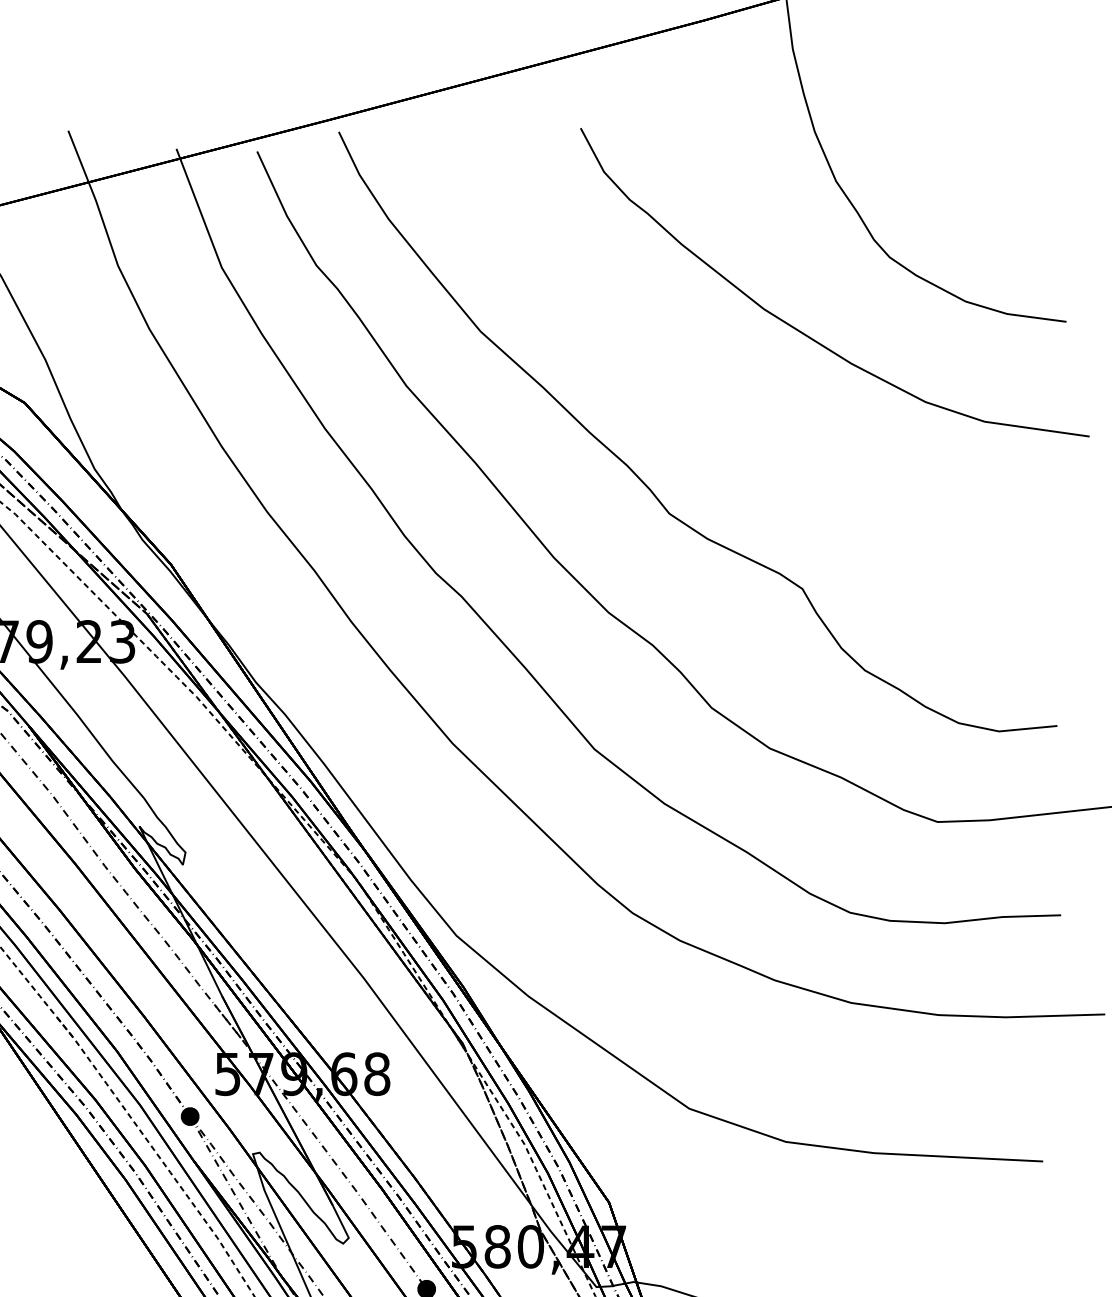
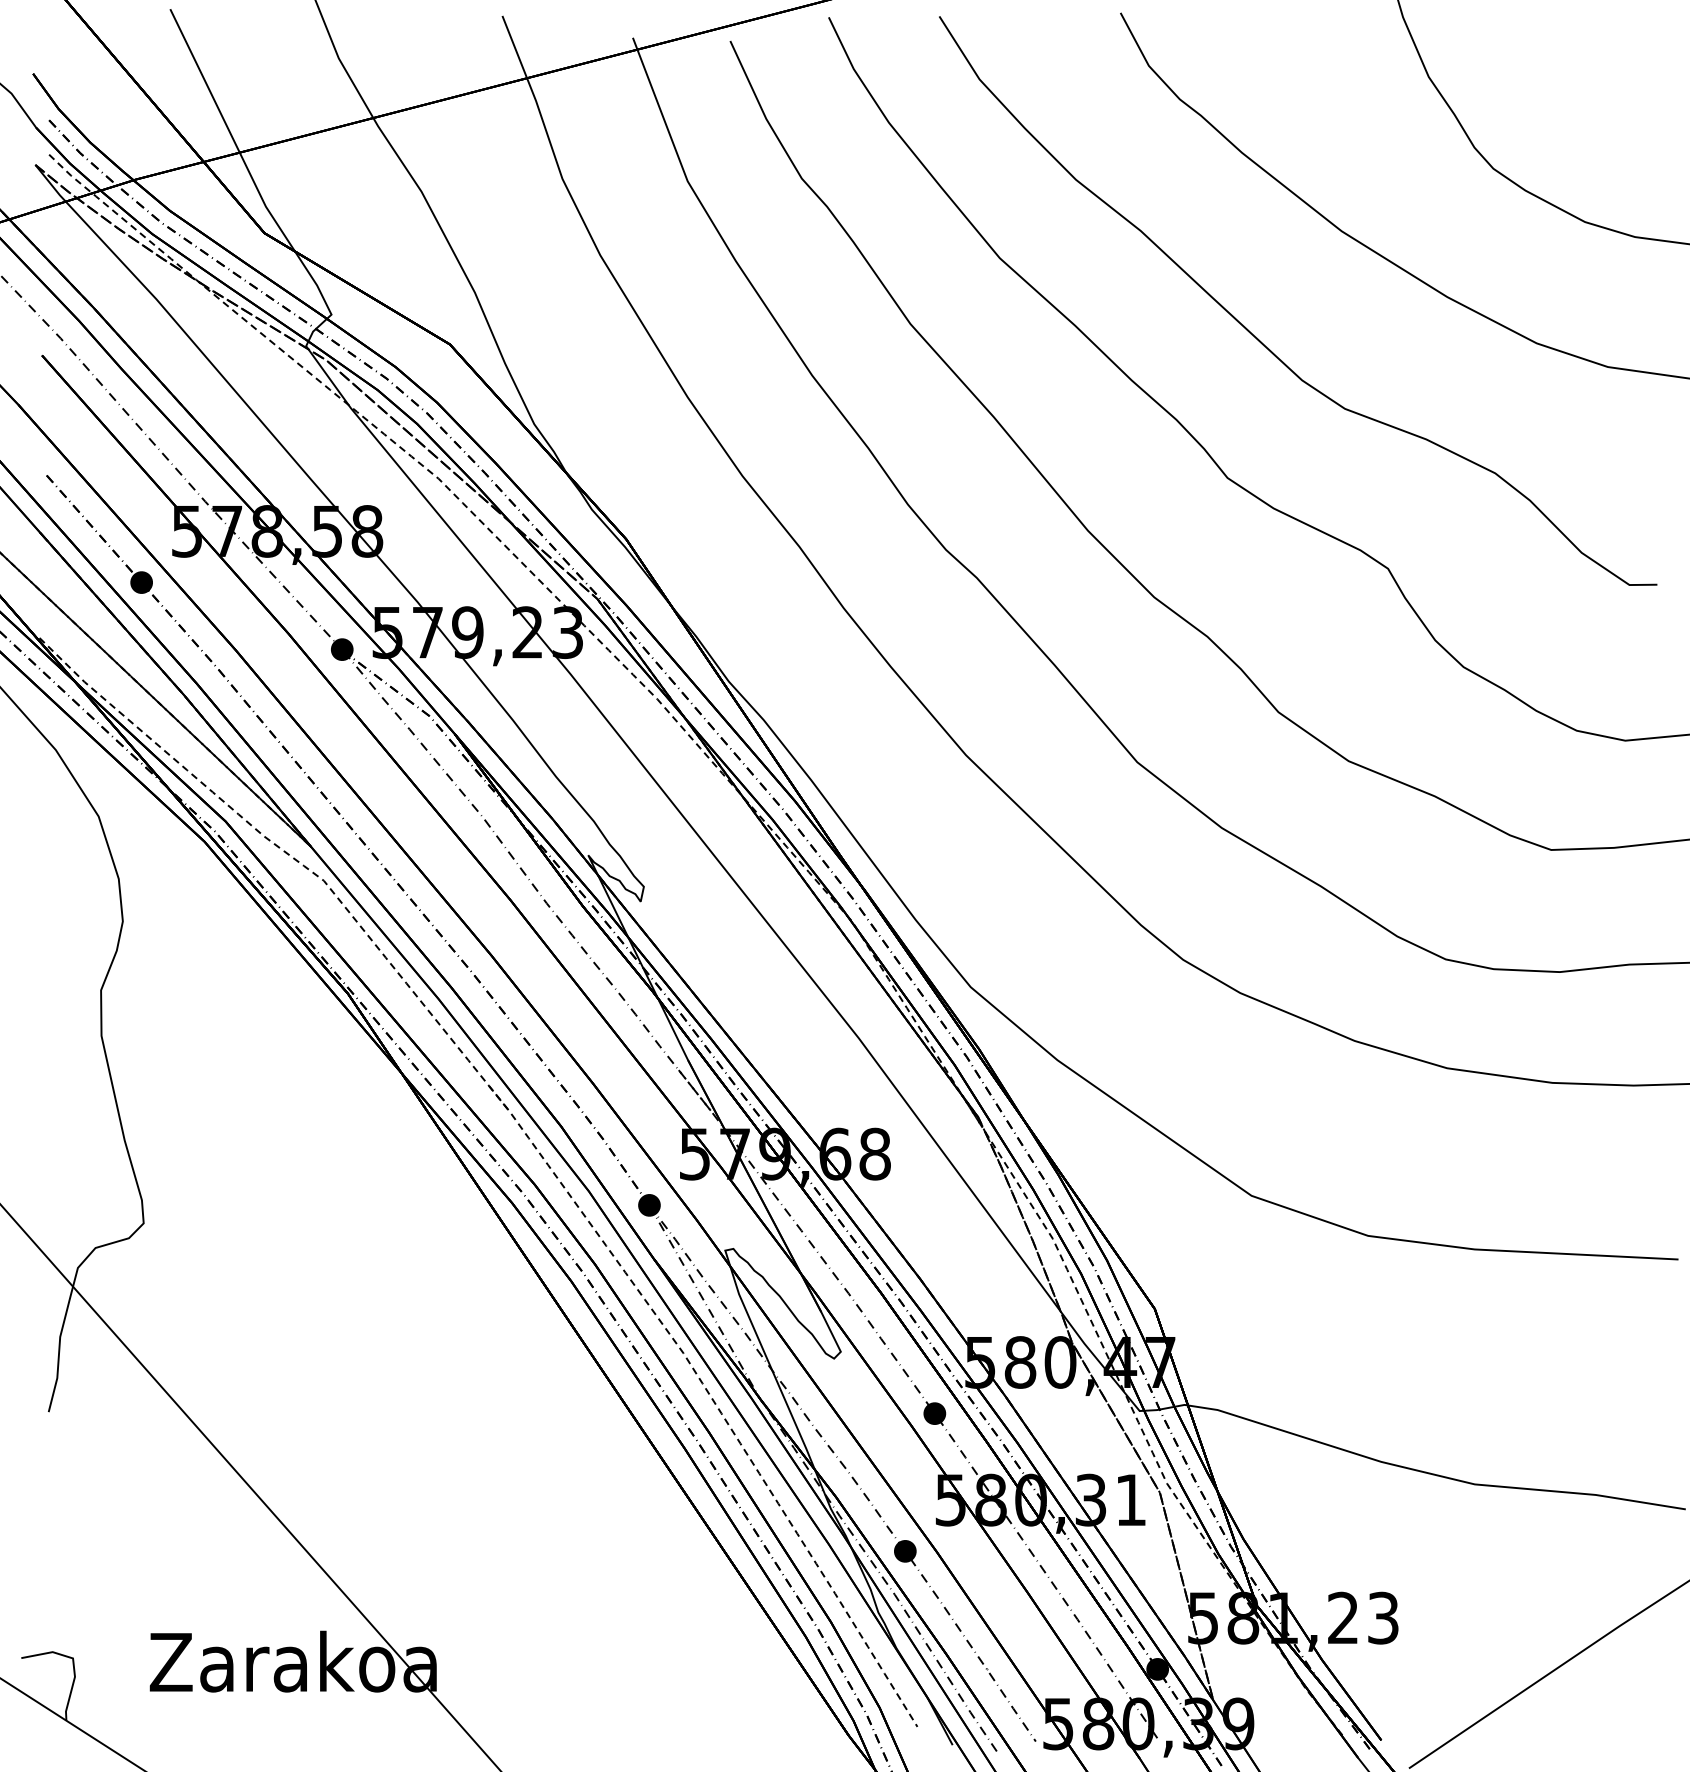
curve: (695, 398) -> (1259, 339), added

